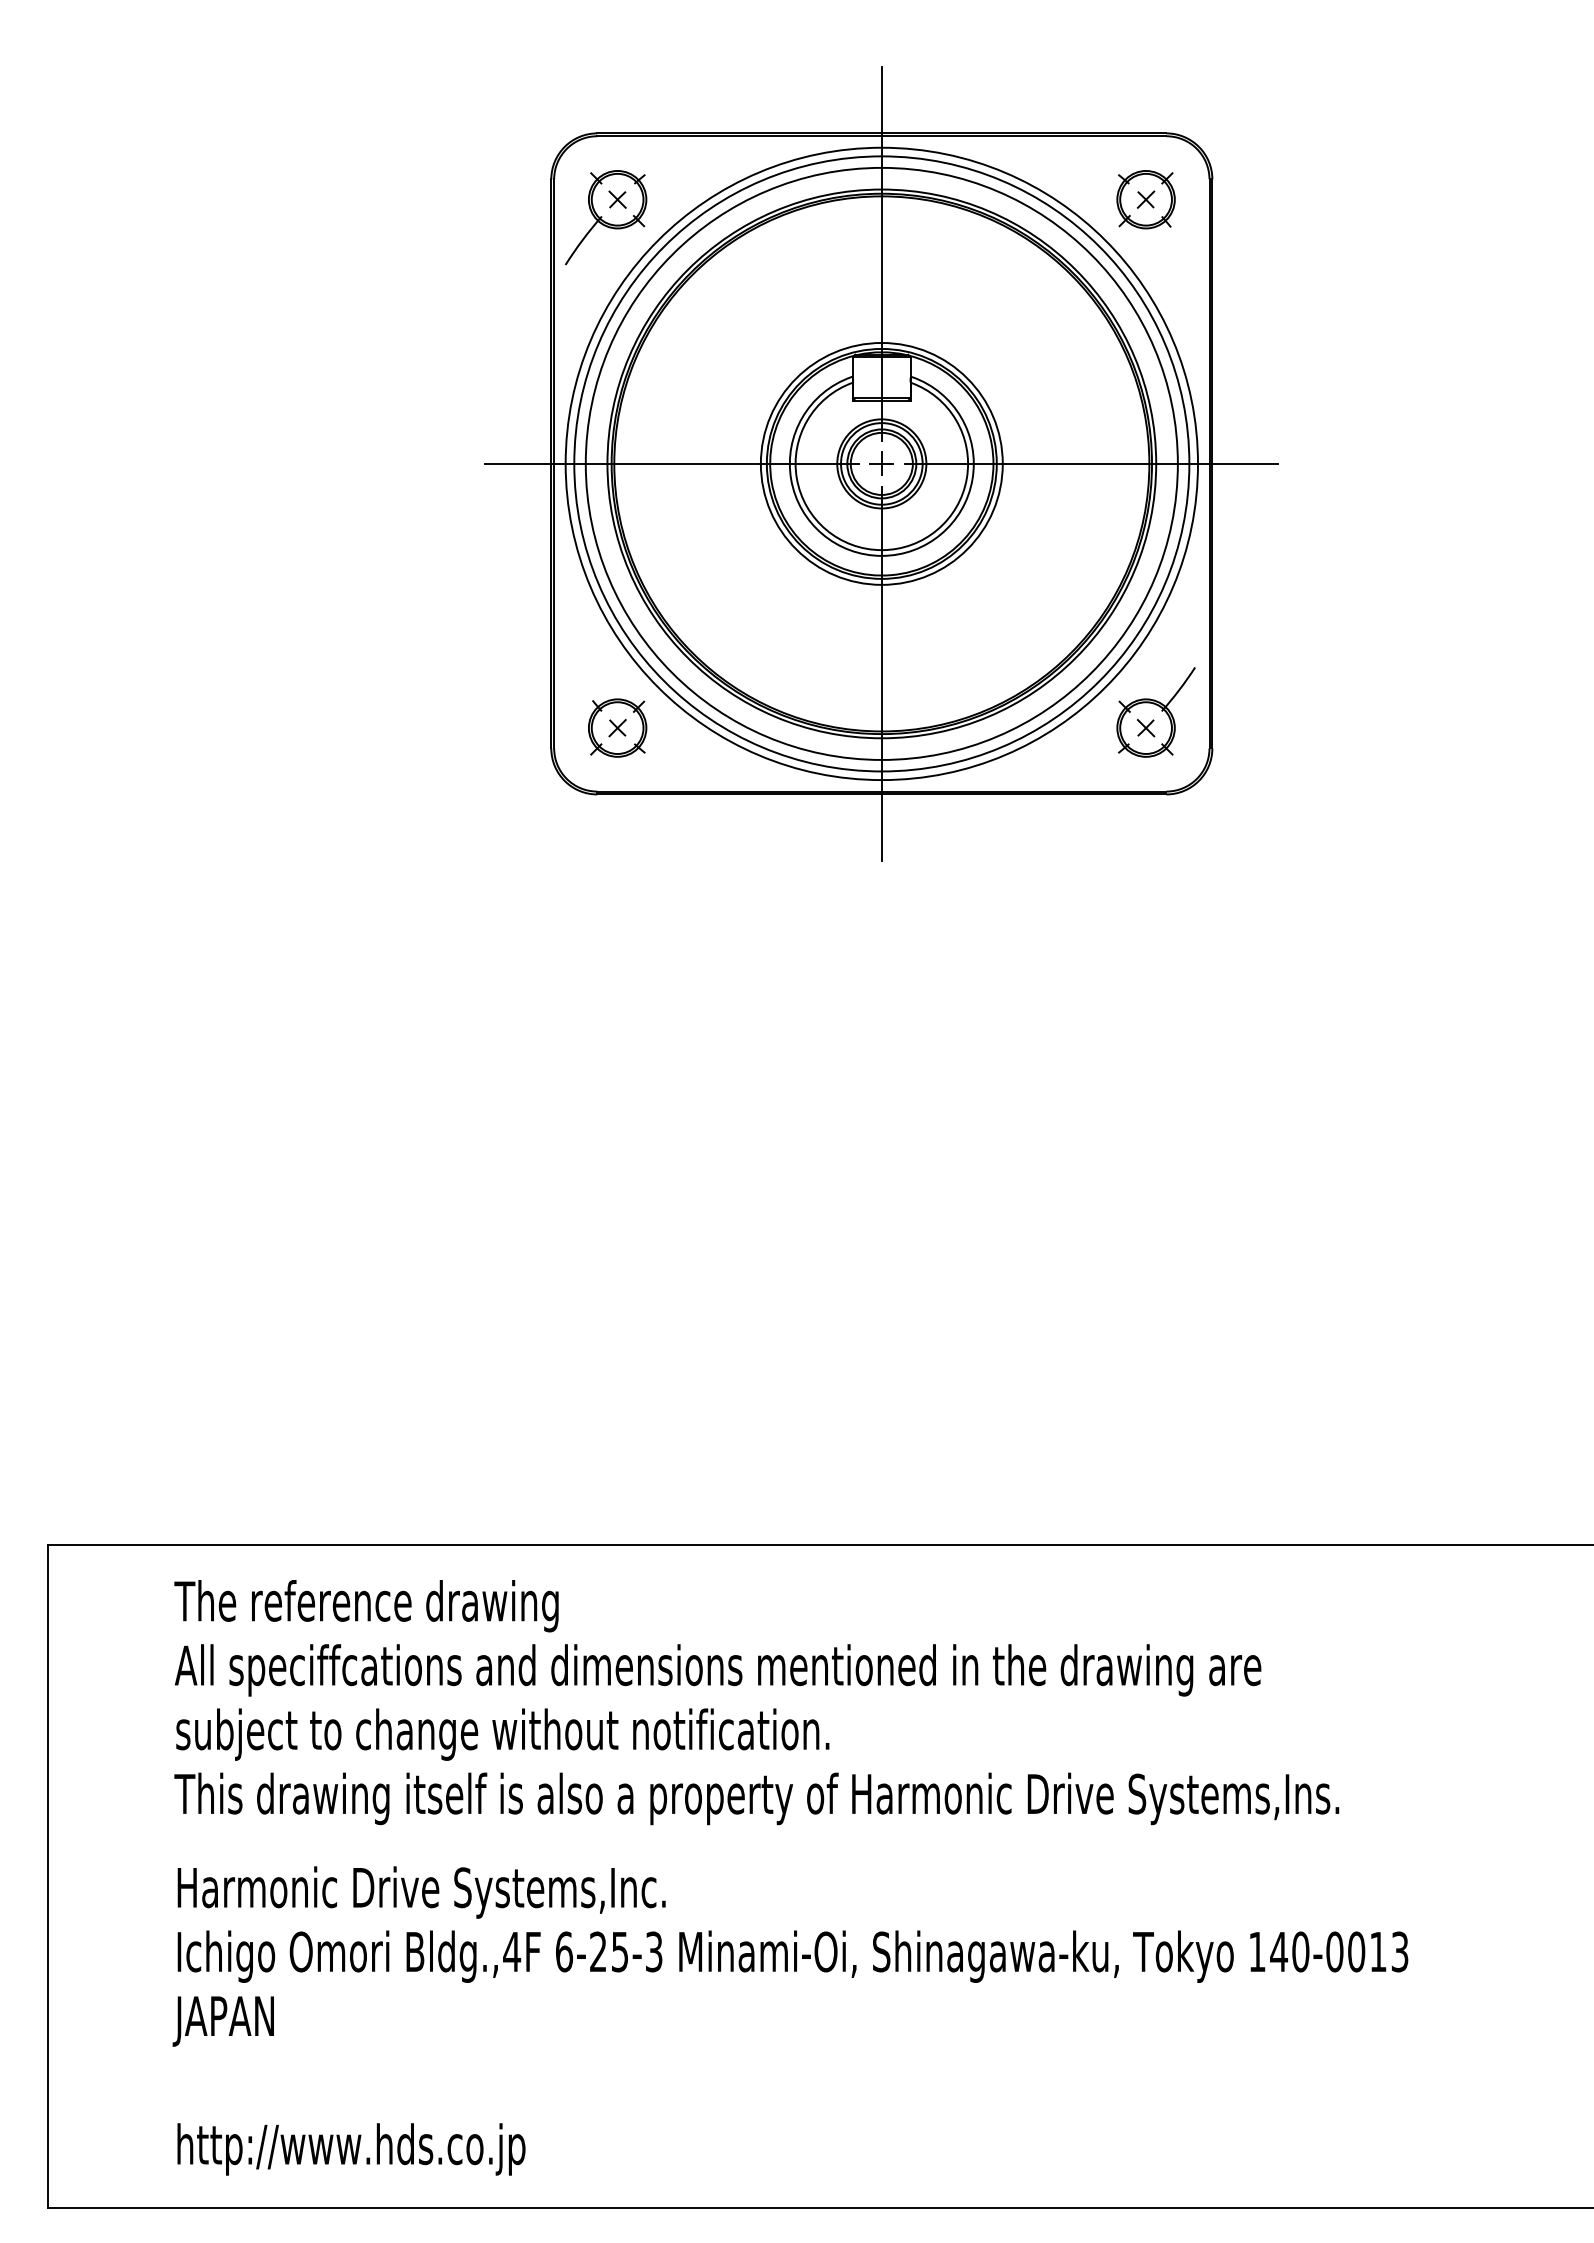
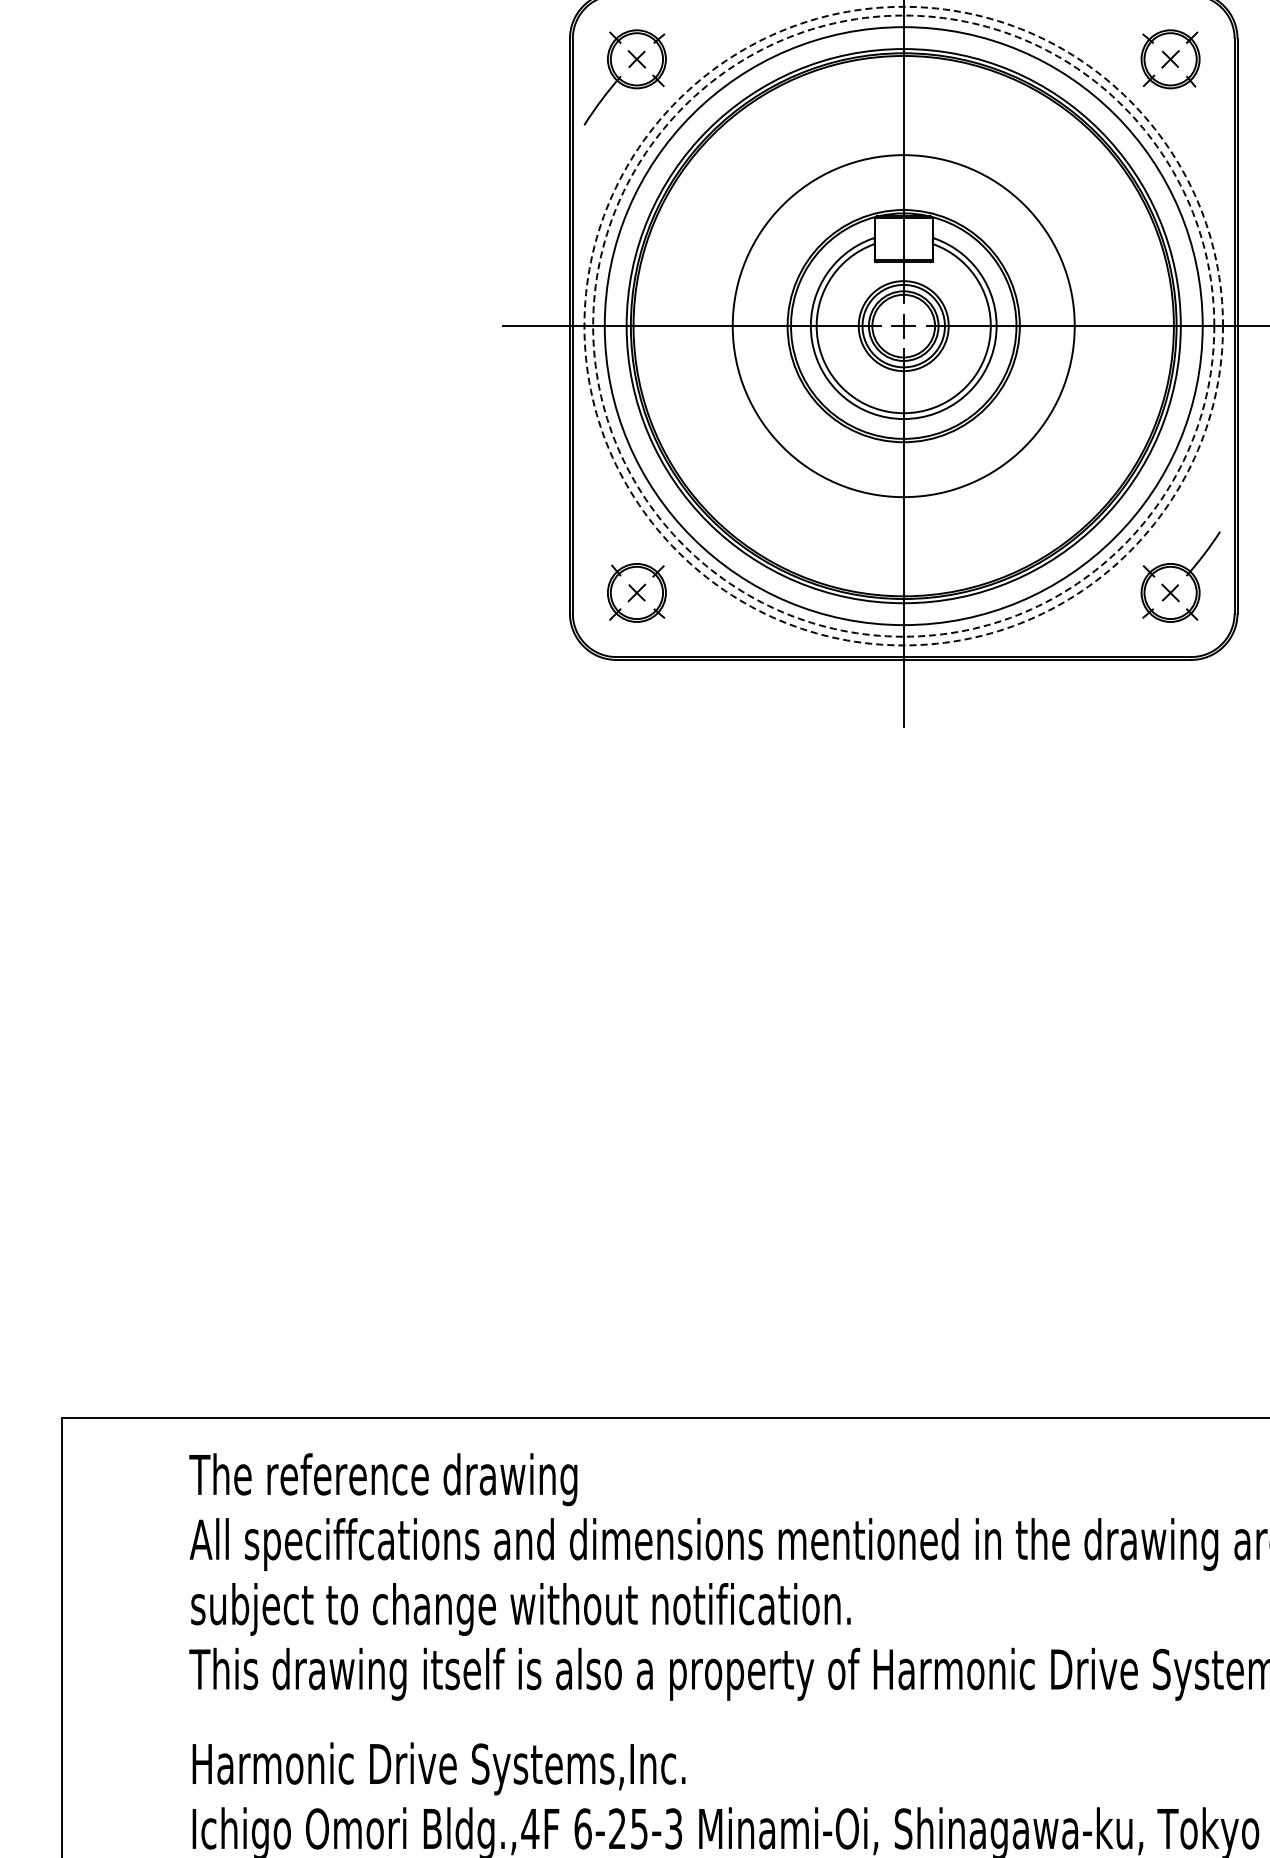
circle: (881, 463) -> (903, 325), size x1.4
circle: (881, 463) -> (903, 325), solid -> dashed
circle: (881, 463) -> (903, 325), solid -> dashed

